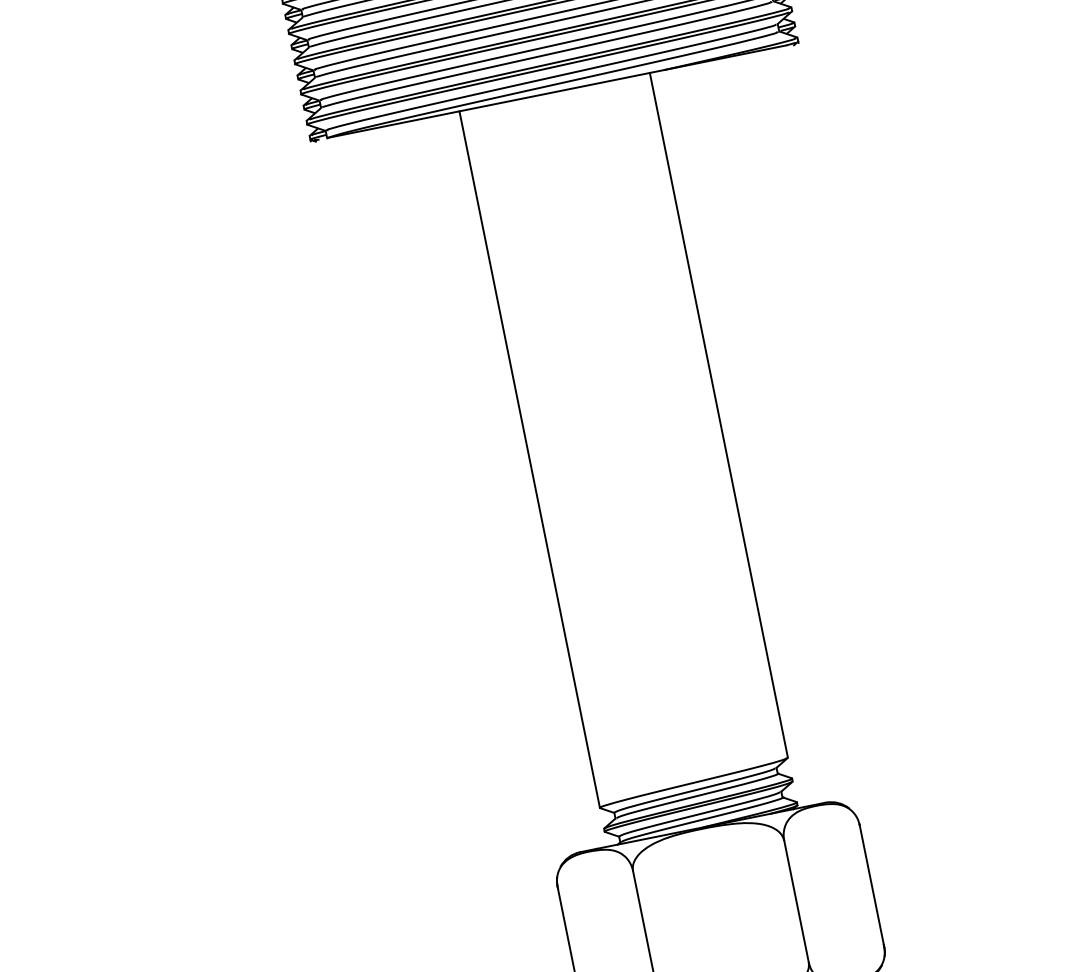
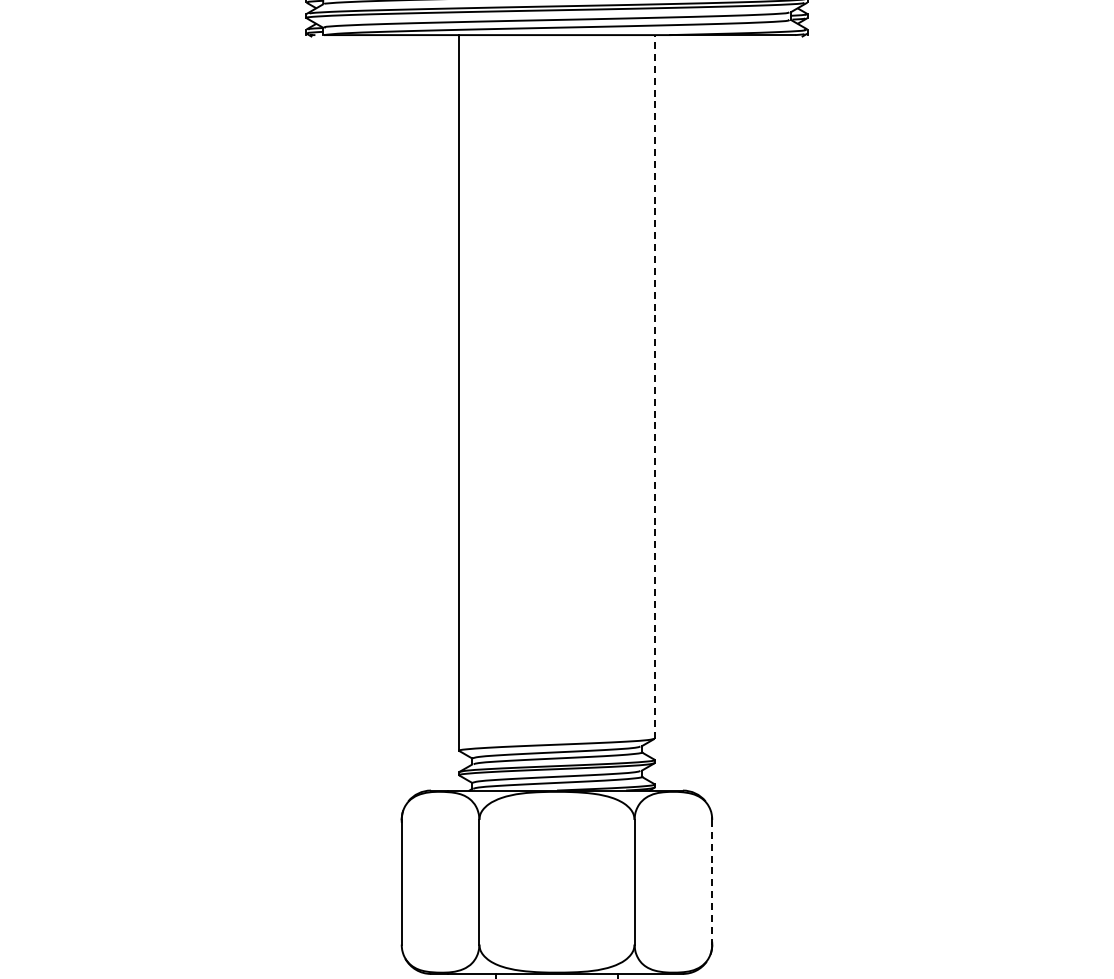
line: (718, 415) -> (654, 386), solid -> dashed
line: (872, 886) -> (712, 882), solid -> dashed

